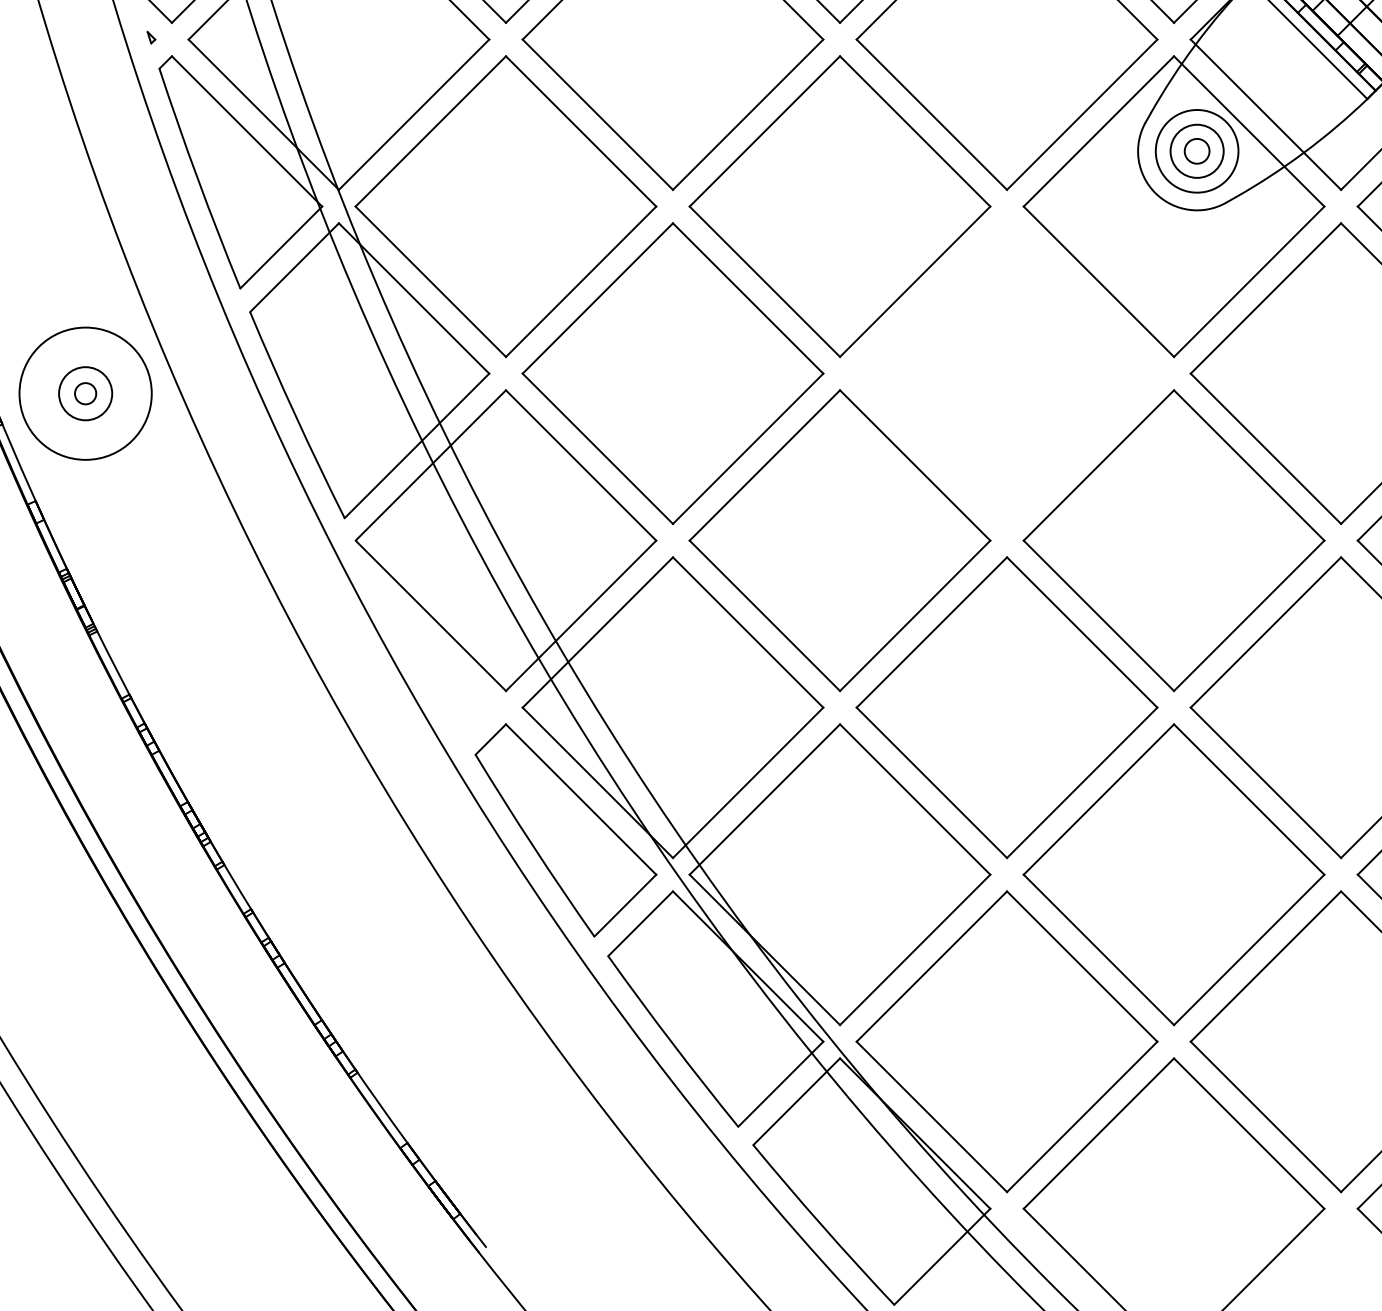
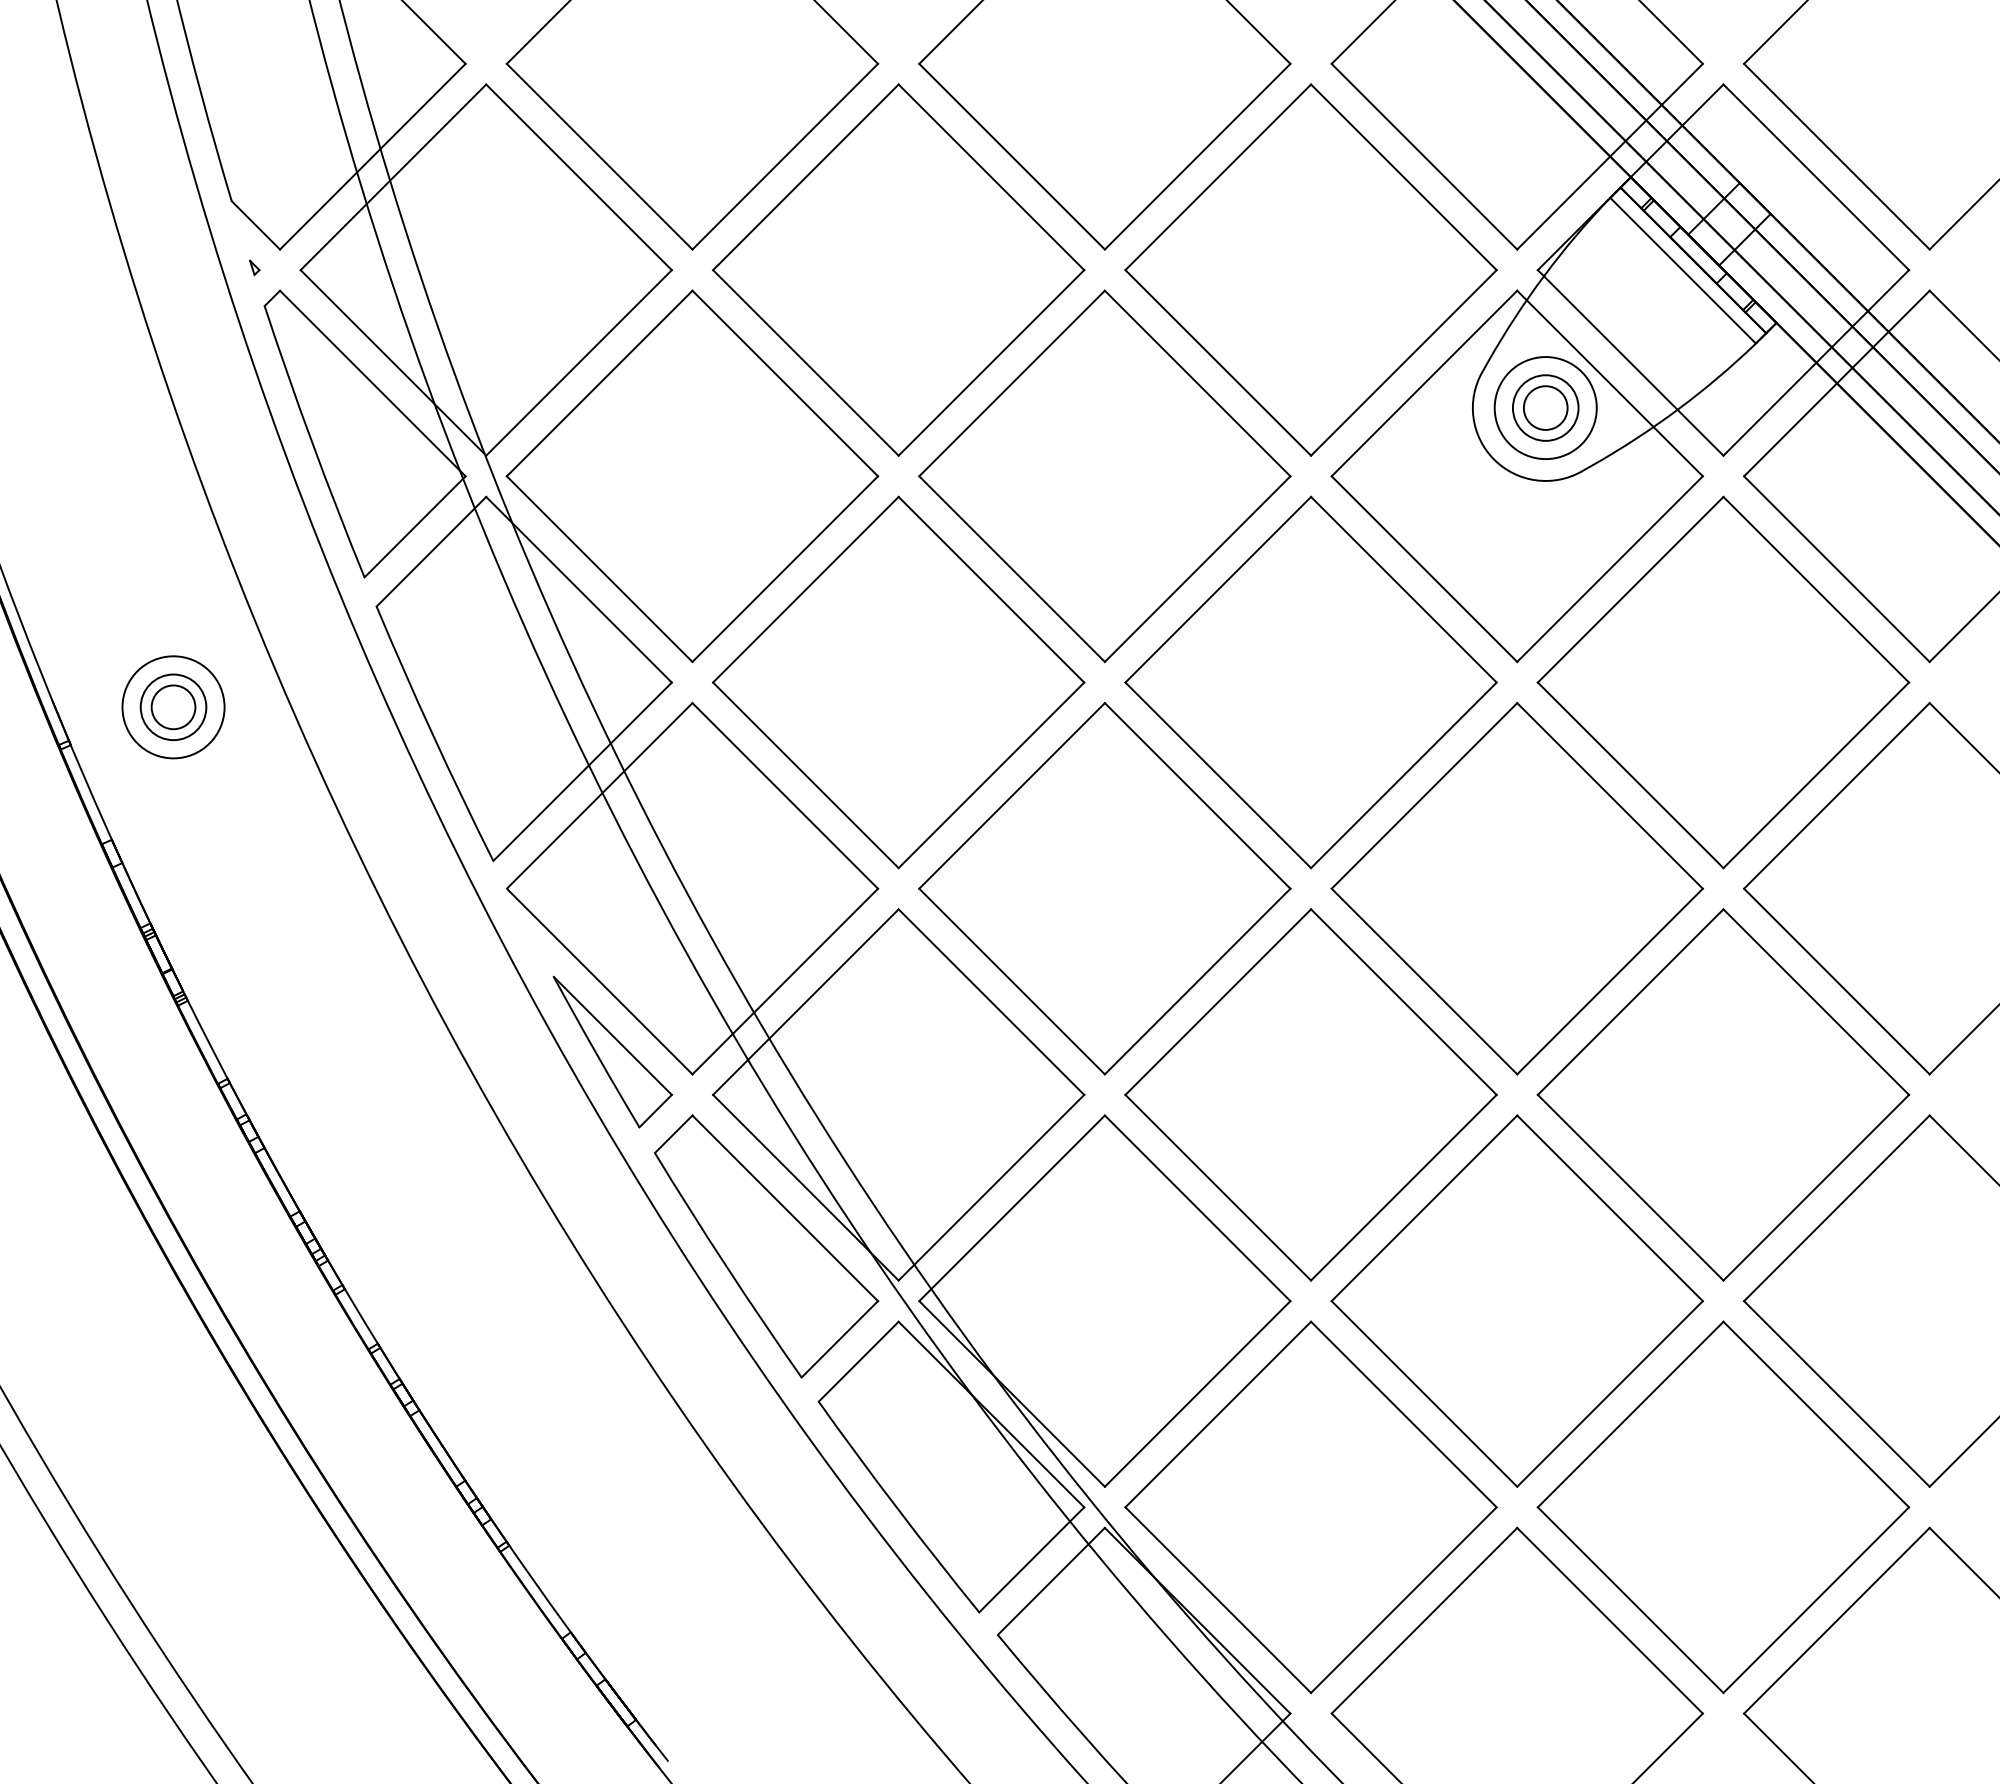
circle: (1196, 150) -> (1545, 407), size x1.43
part: (1006, 373) -> (1310, 682), added
circle: (85, 393) -> (173, 707), size x0.62
circle: (85, 393) -> (173, 707), size x1.67
part: (441, 672) -> (612, 1051), added

